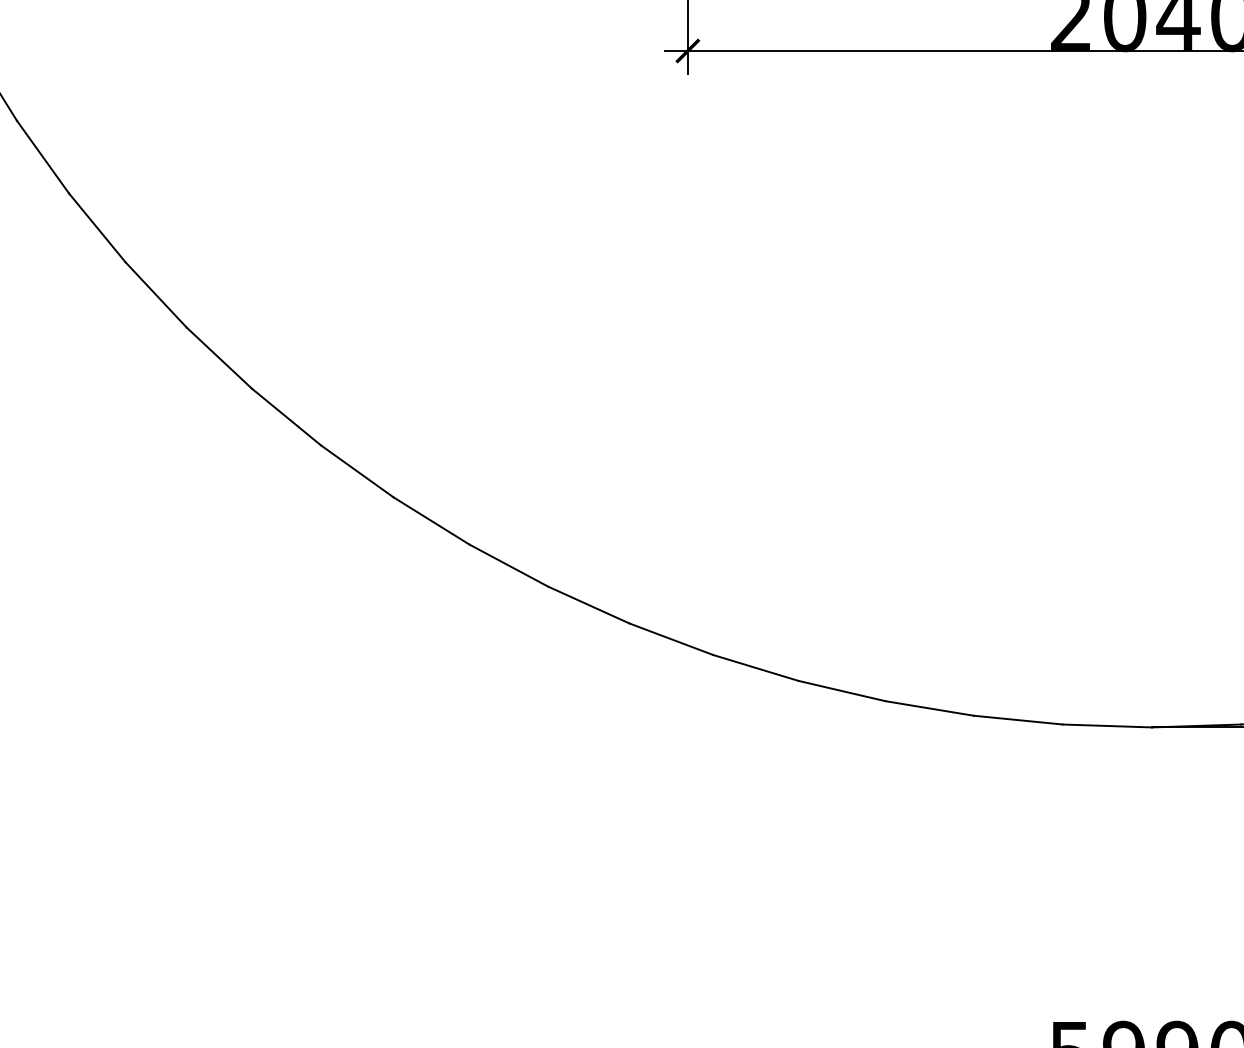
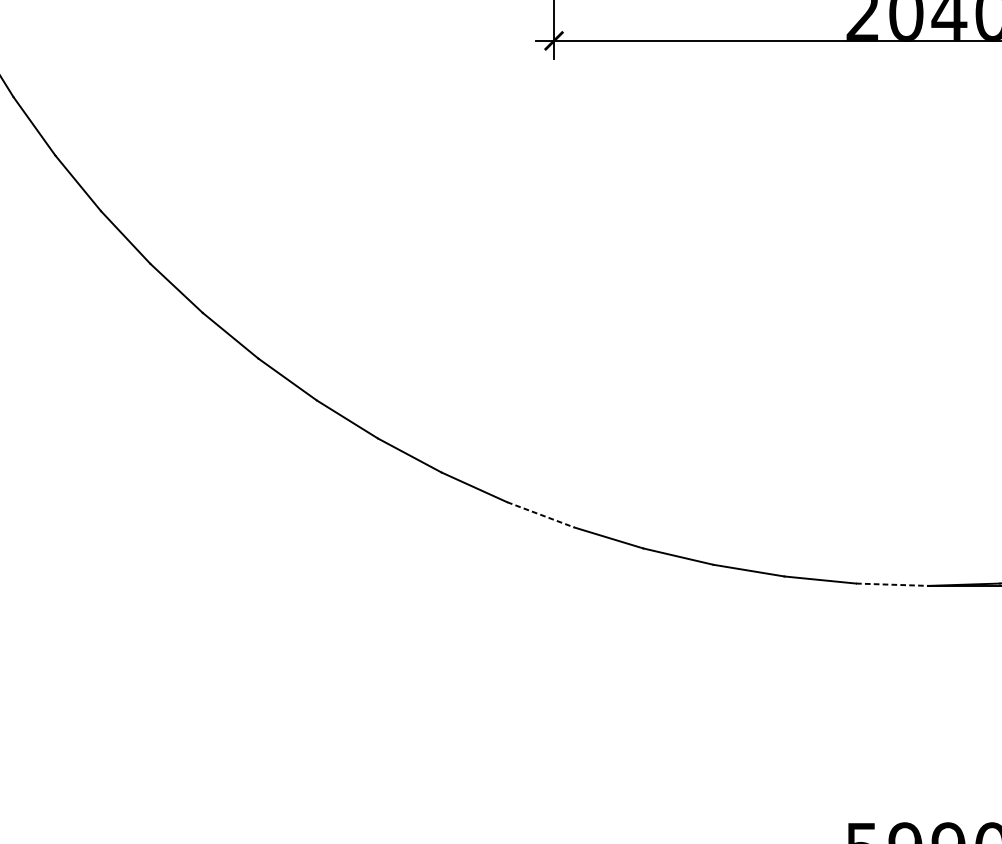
line: (671, 639) -> (540, 515), solid -> dashed
line: (1107, 725) -> (892, 584), solid -> dashed

